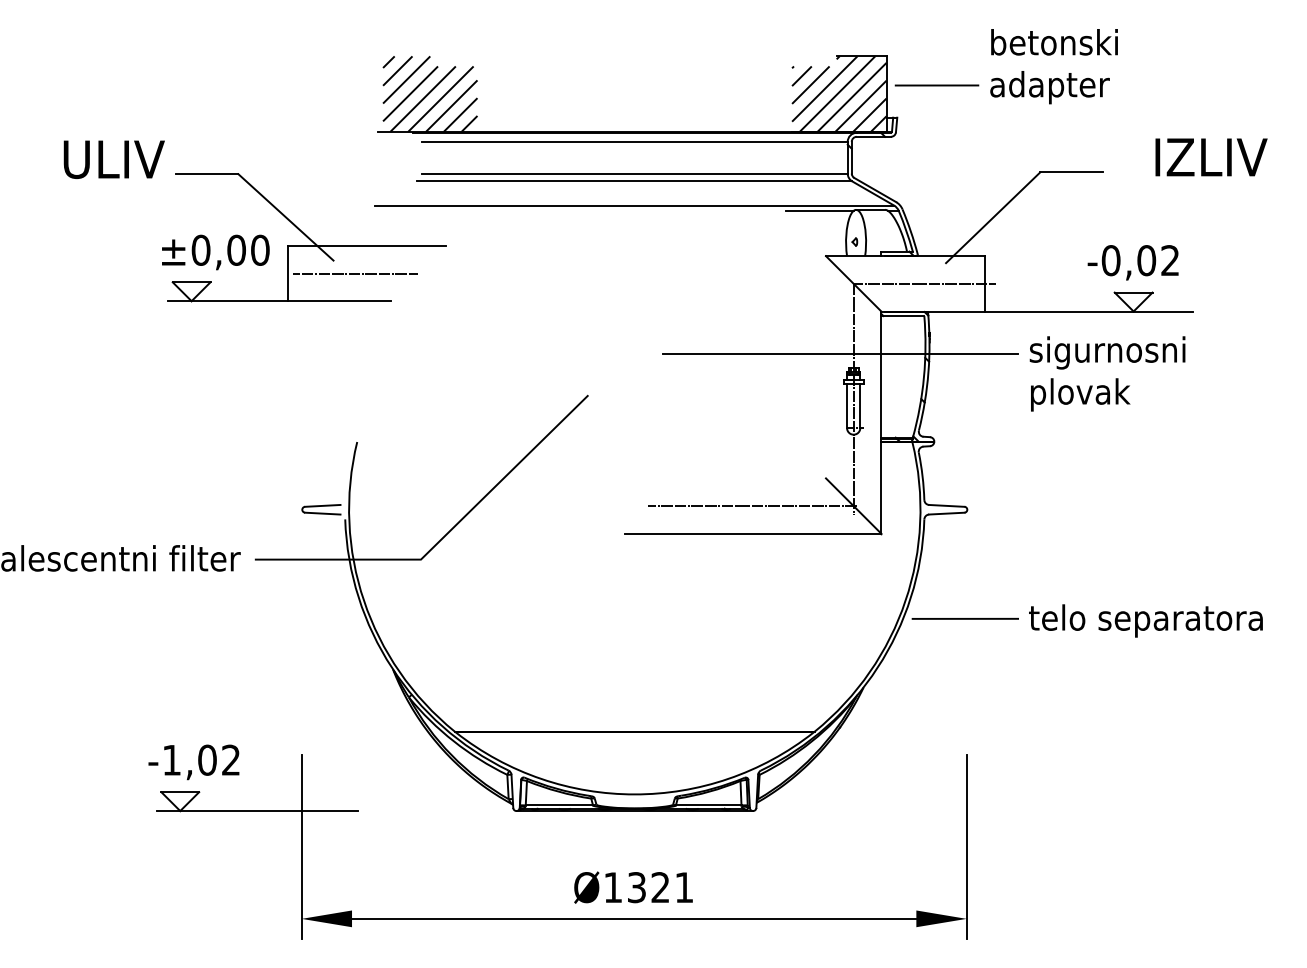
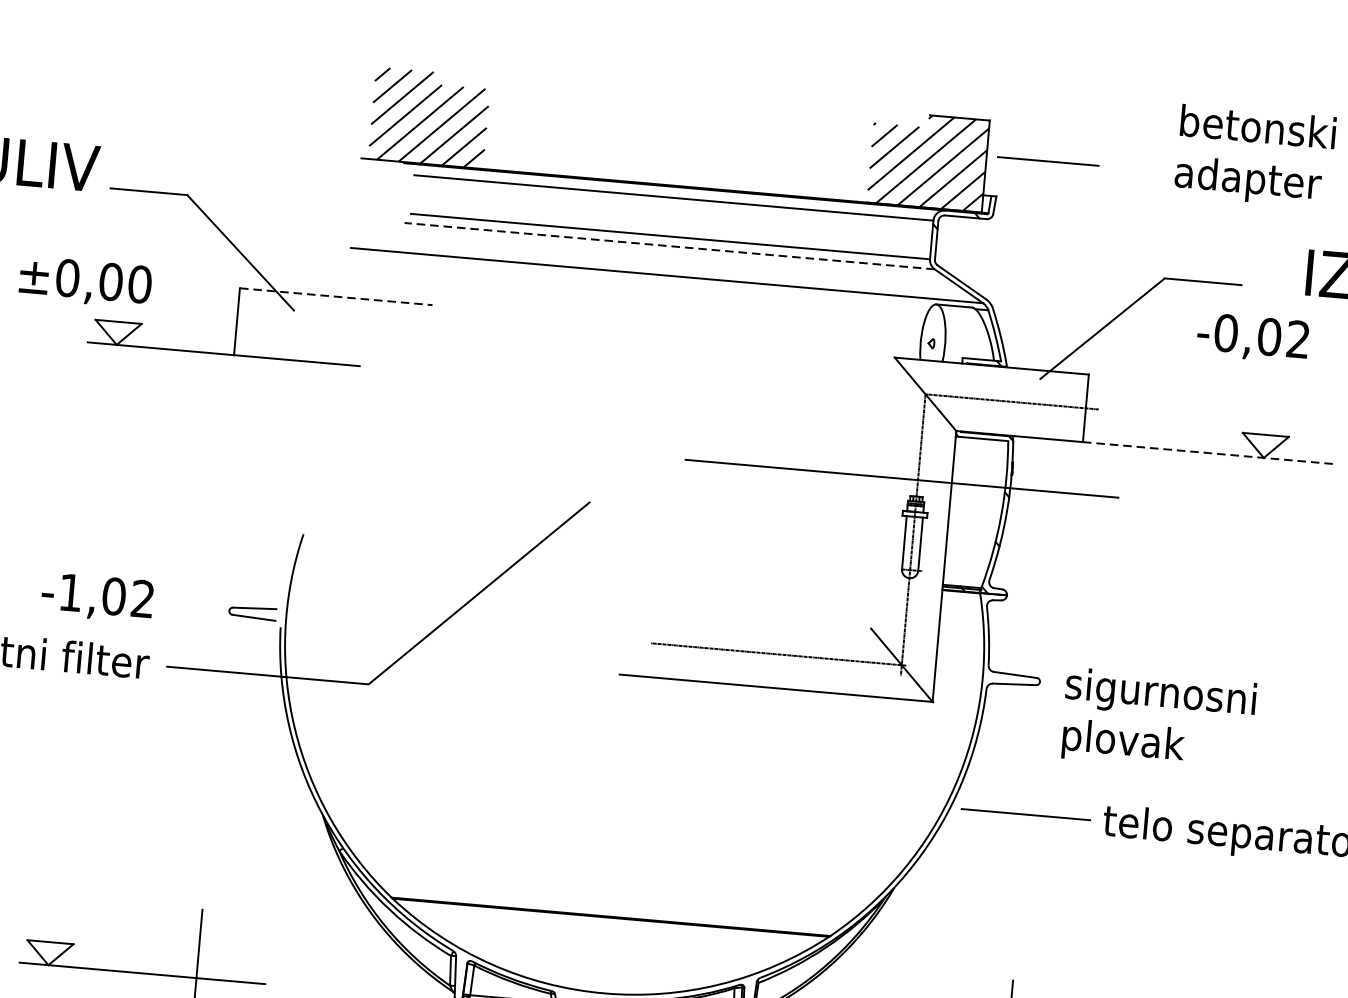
text: (1053, 66) -> (1254, 156), moved
line: (634, 181) -> (669, 246), solid -> dashed
line: (819, 210) -> (891, 301), removed
line: (366, 246) -> (335, 296), solid -> dashed
text: (215, 252) -> (85, 282), moved
text: (1132, 262) -> (1252, 337), moved
line: (355, 273) -> (319, 328), removed
line: (1089, 311) -> (1210, 453), solid -> dashed
text: (1107, 373) -> (1158, 720), moved
text: (193, 762) -> (96, 597), moved

